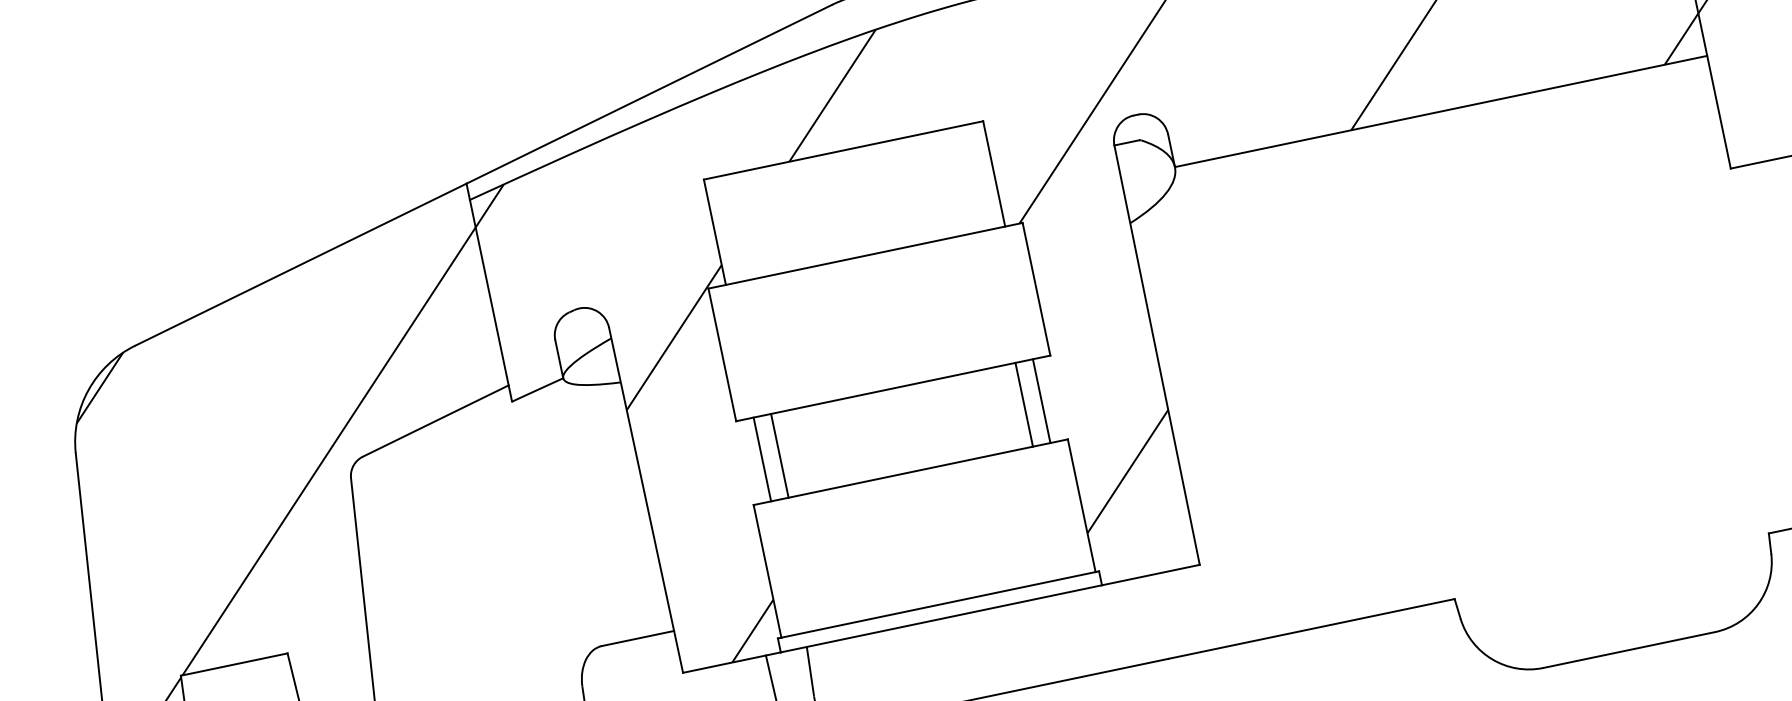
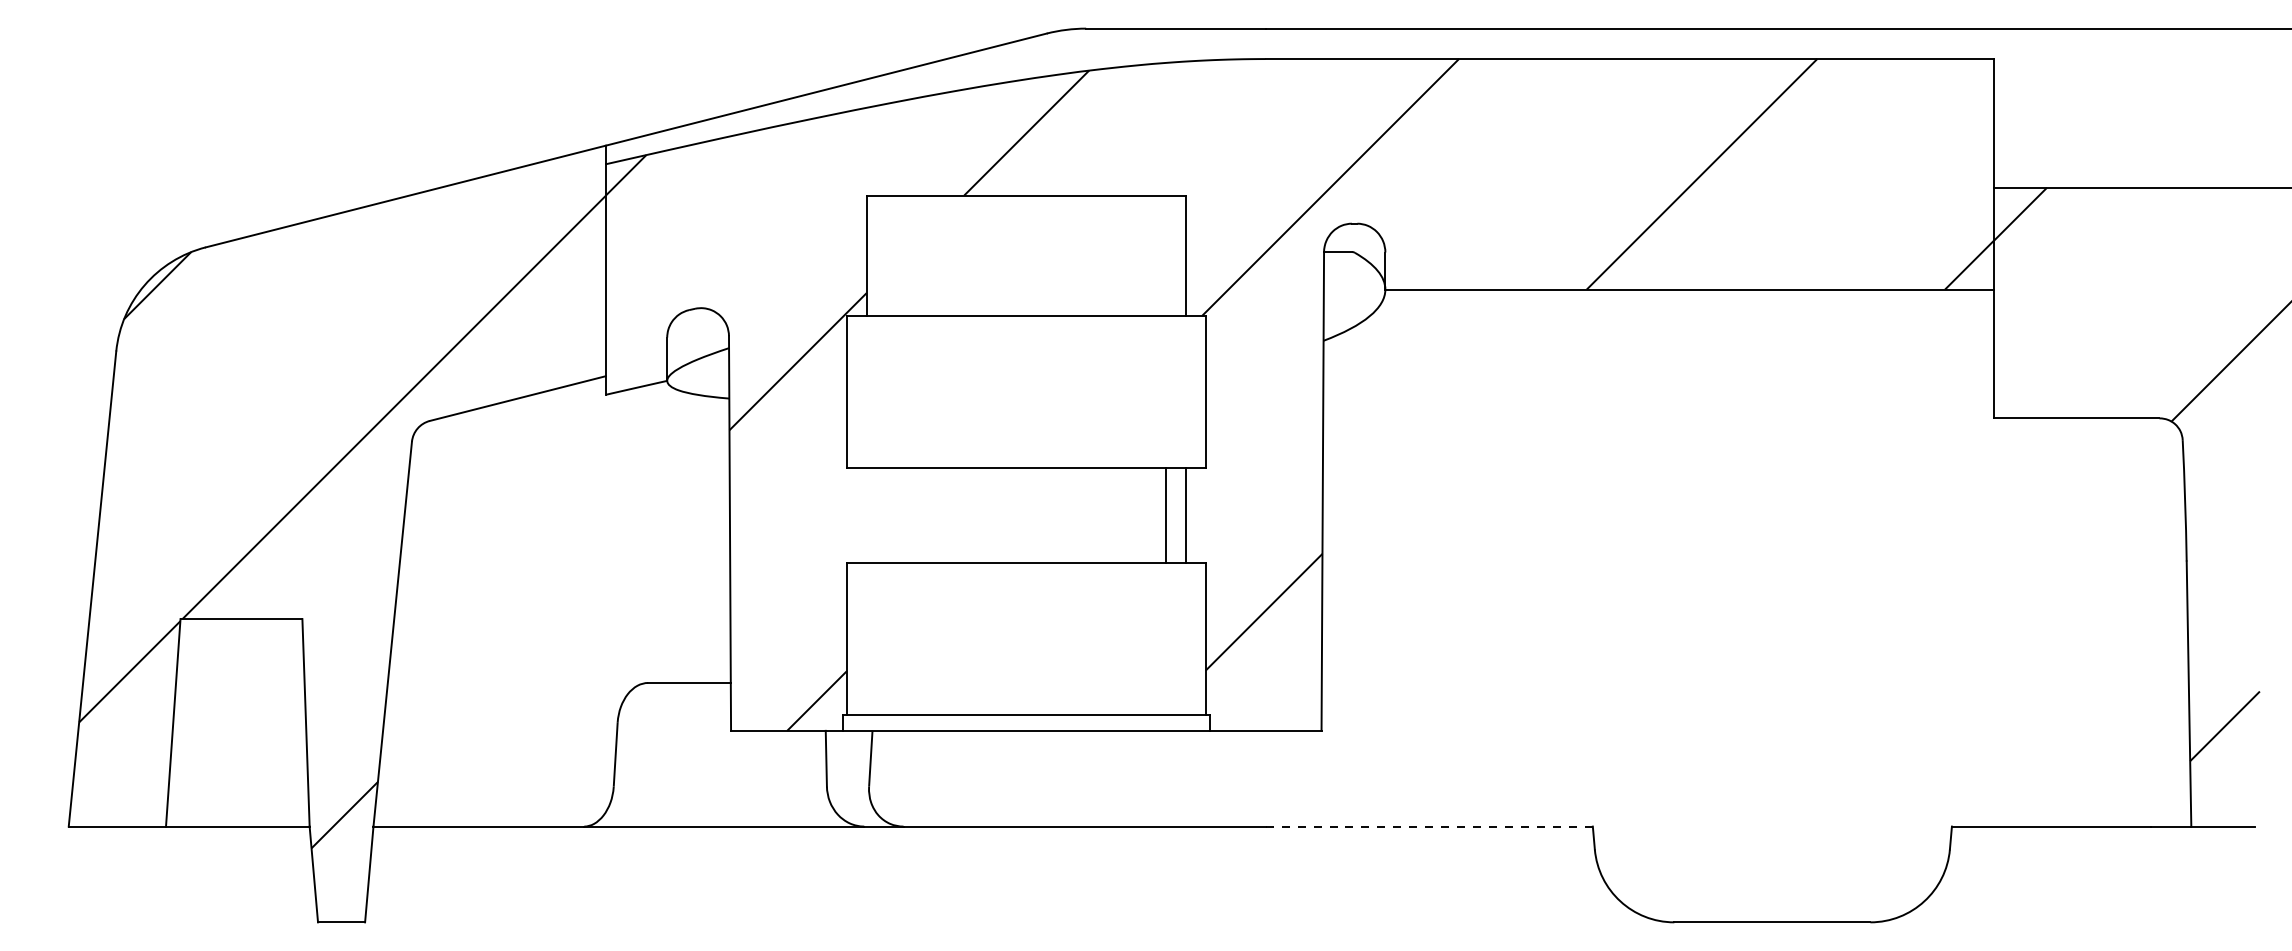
line: (779, 455) -> (886, 515), removed
line: (762, 459) -> (866, 515), removed
line: (1311, 628) -> (1429, 826), solid -> dashed

